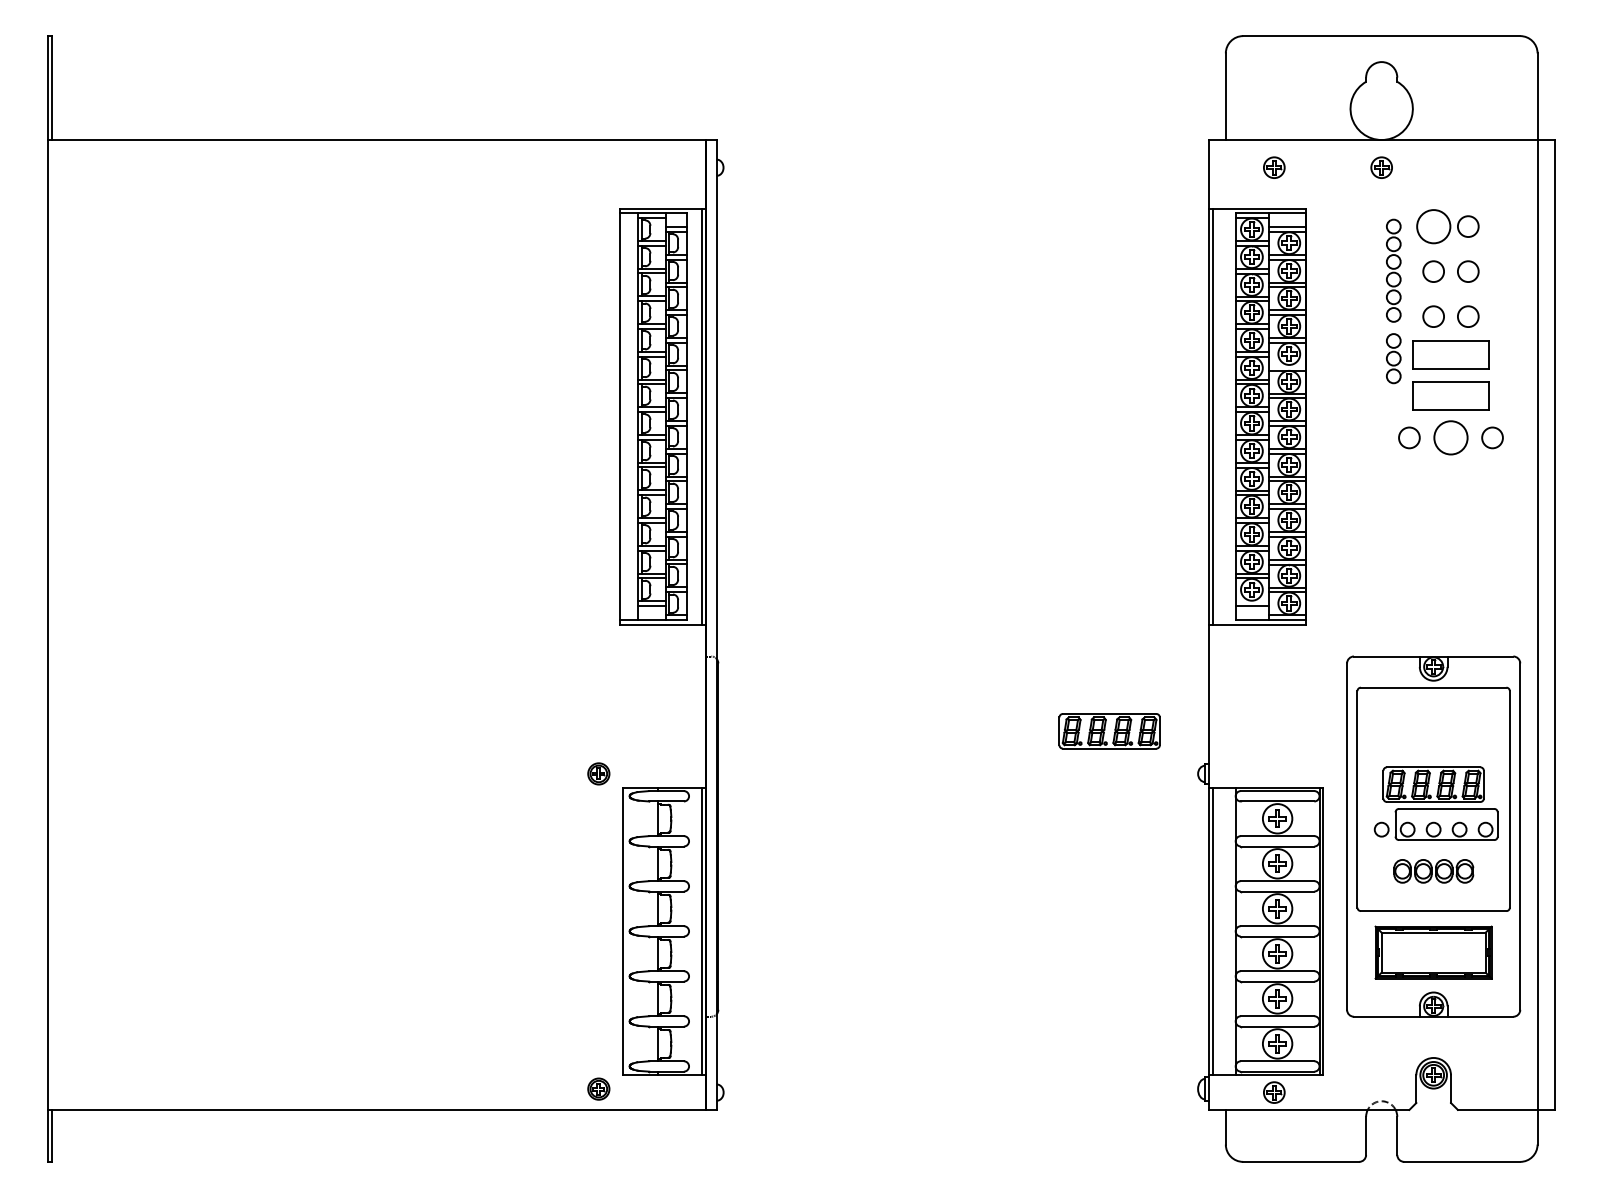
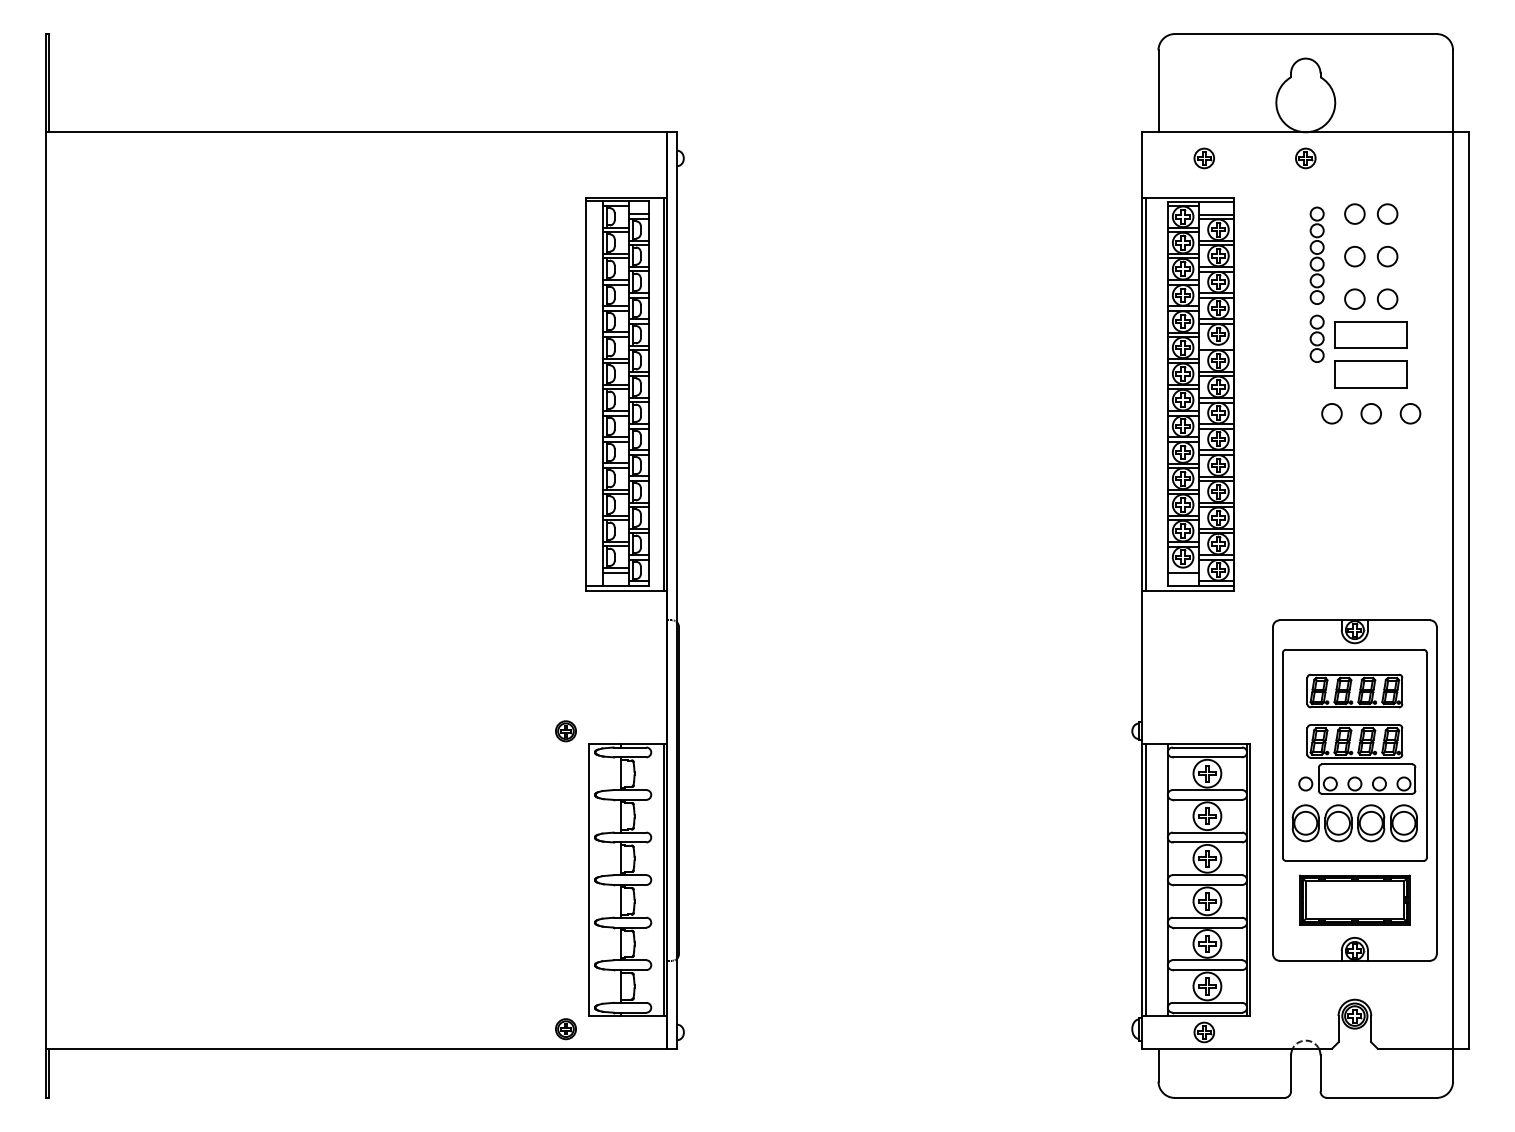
circle: (1433, 226) -> (1354, 213), size x0.62
circle: (1450, 437) -> (1370, 413), size x0.62
part: (1109, 731) -> (1354, 691), moved
part: (1433, 871) -> (1354, 823), size x1.67

